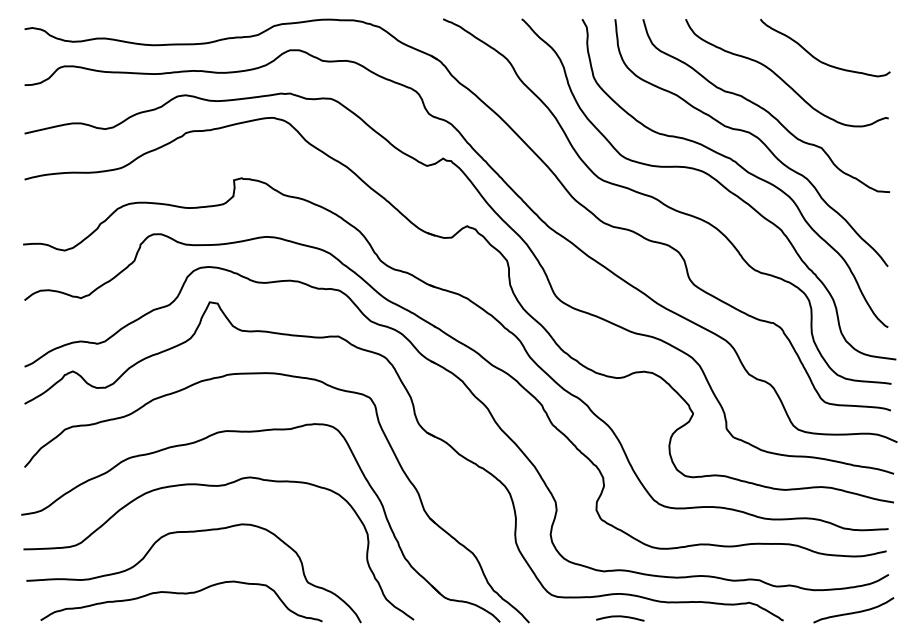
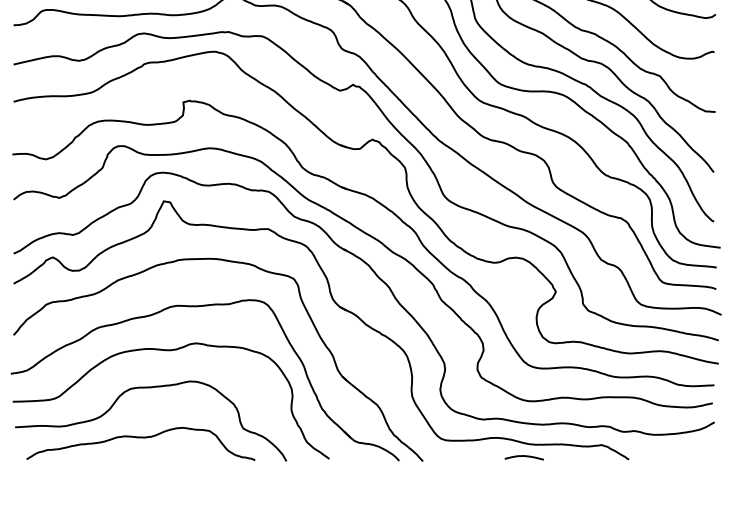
curve: (854, 611) -> (686, 452), removed
curve: (620, 617) -> (524, 456), moved

